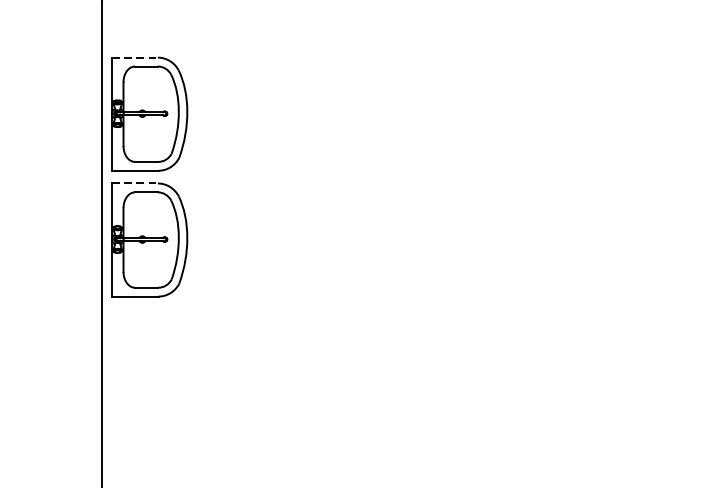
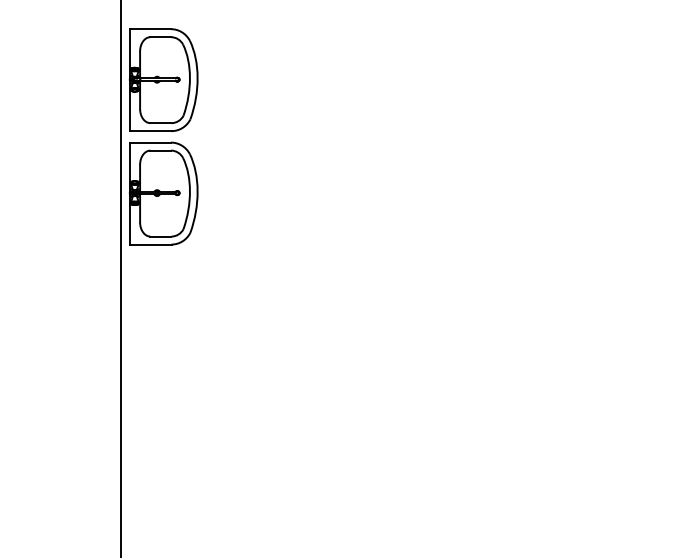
line: (135, 57) -> (150, 29), dashed -> solid
line: (135, 183) -> (150, 142), dashed -> solid

